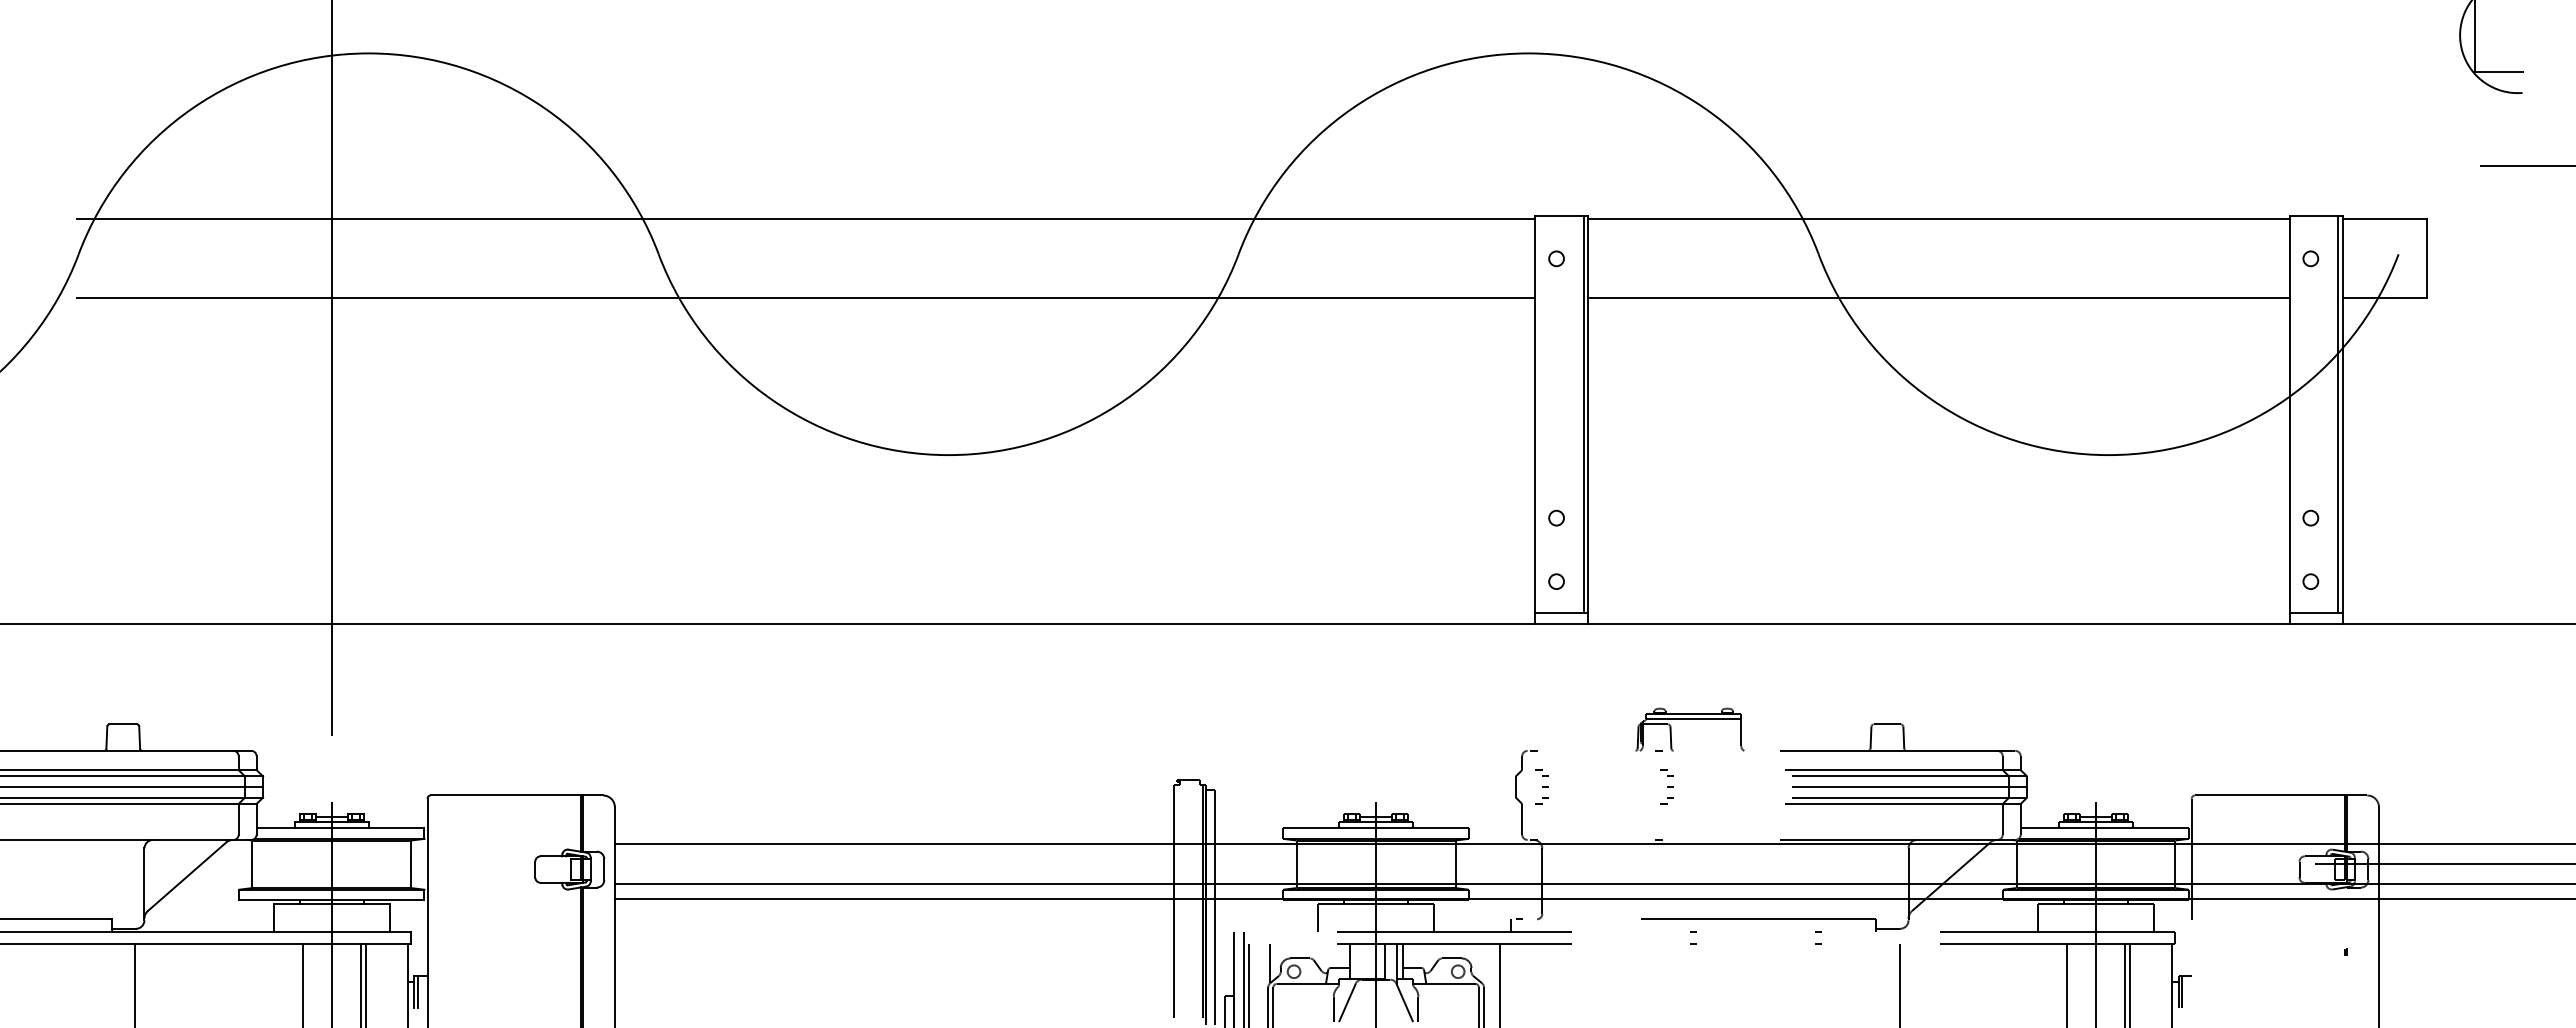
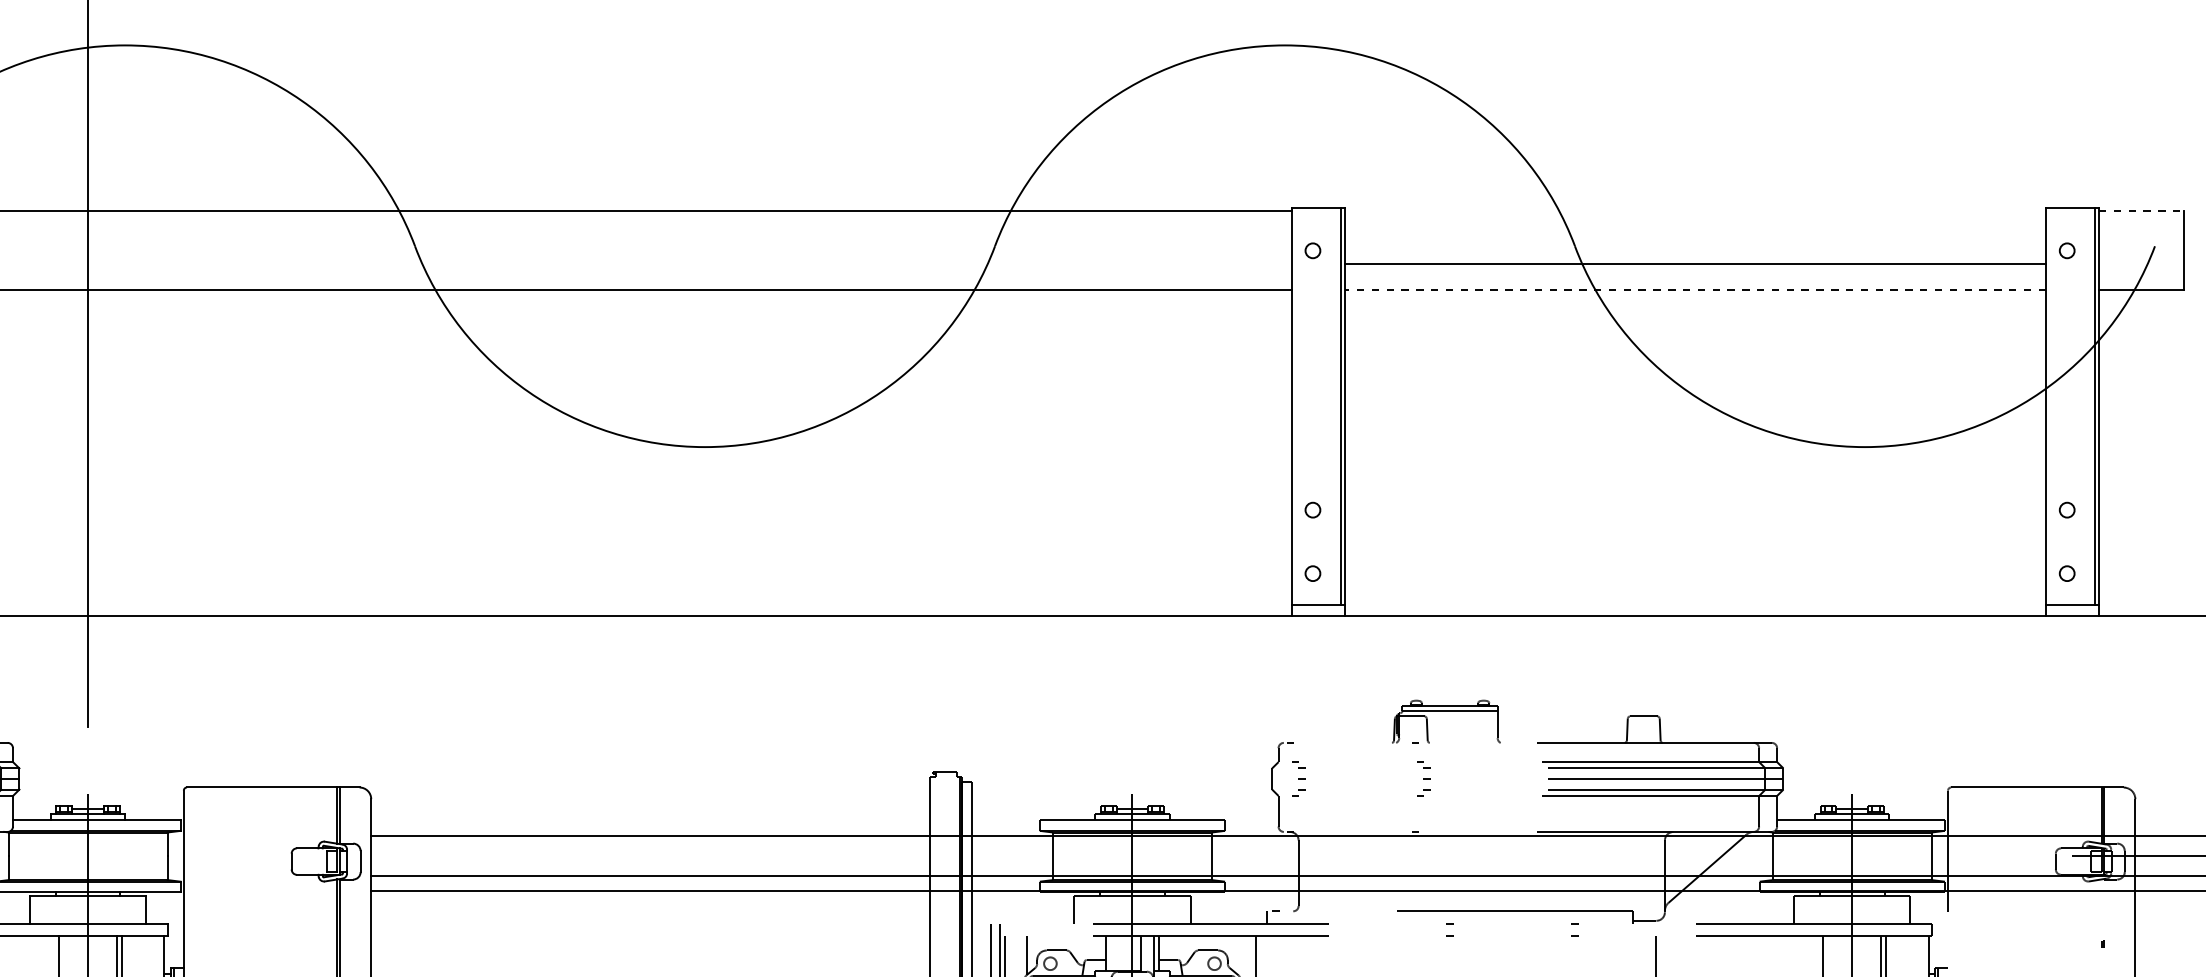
line: (1938, 219) -> (1694, 264), moved
line: (2385, 219) -> (2141, 211), solid -> dashed
line: (1939, 298) -> (1695, 290), solid -> dashed

